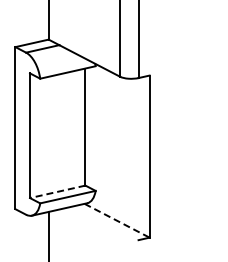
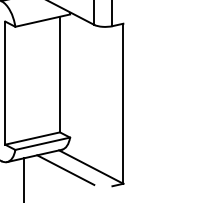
line: (57, 191) -> (32, 138), dashed -> solid
line: (117, 220) -> (91, 166), dashed -> solid
line: (91, 223) -> (65, 169), added

